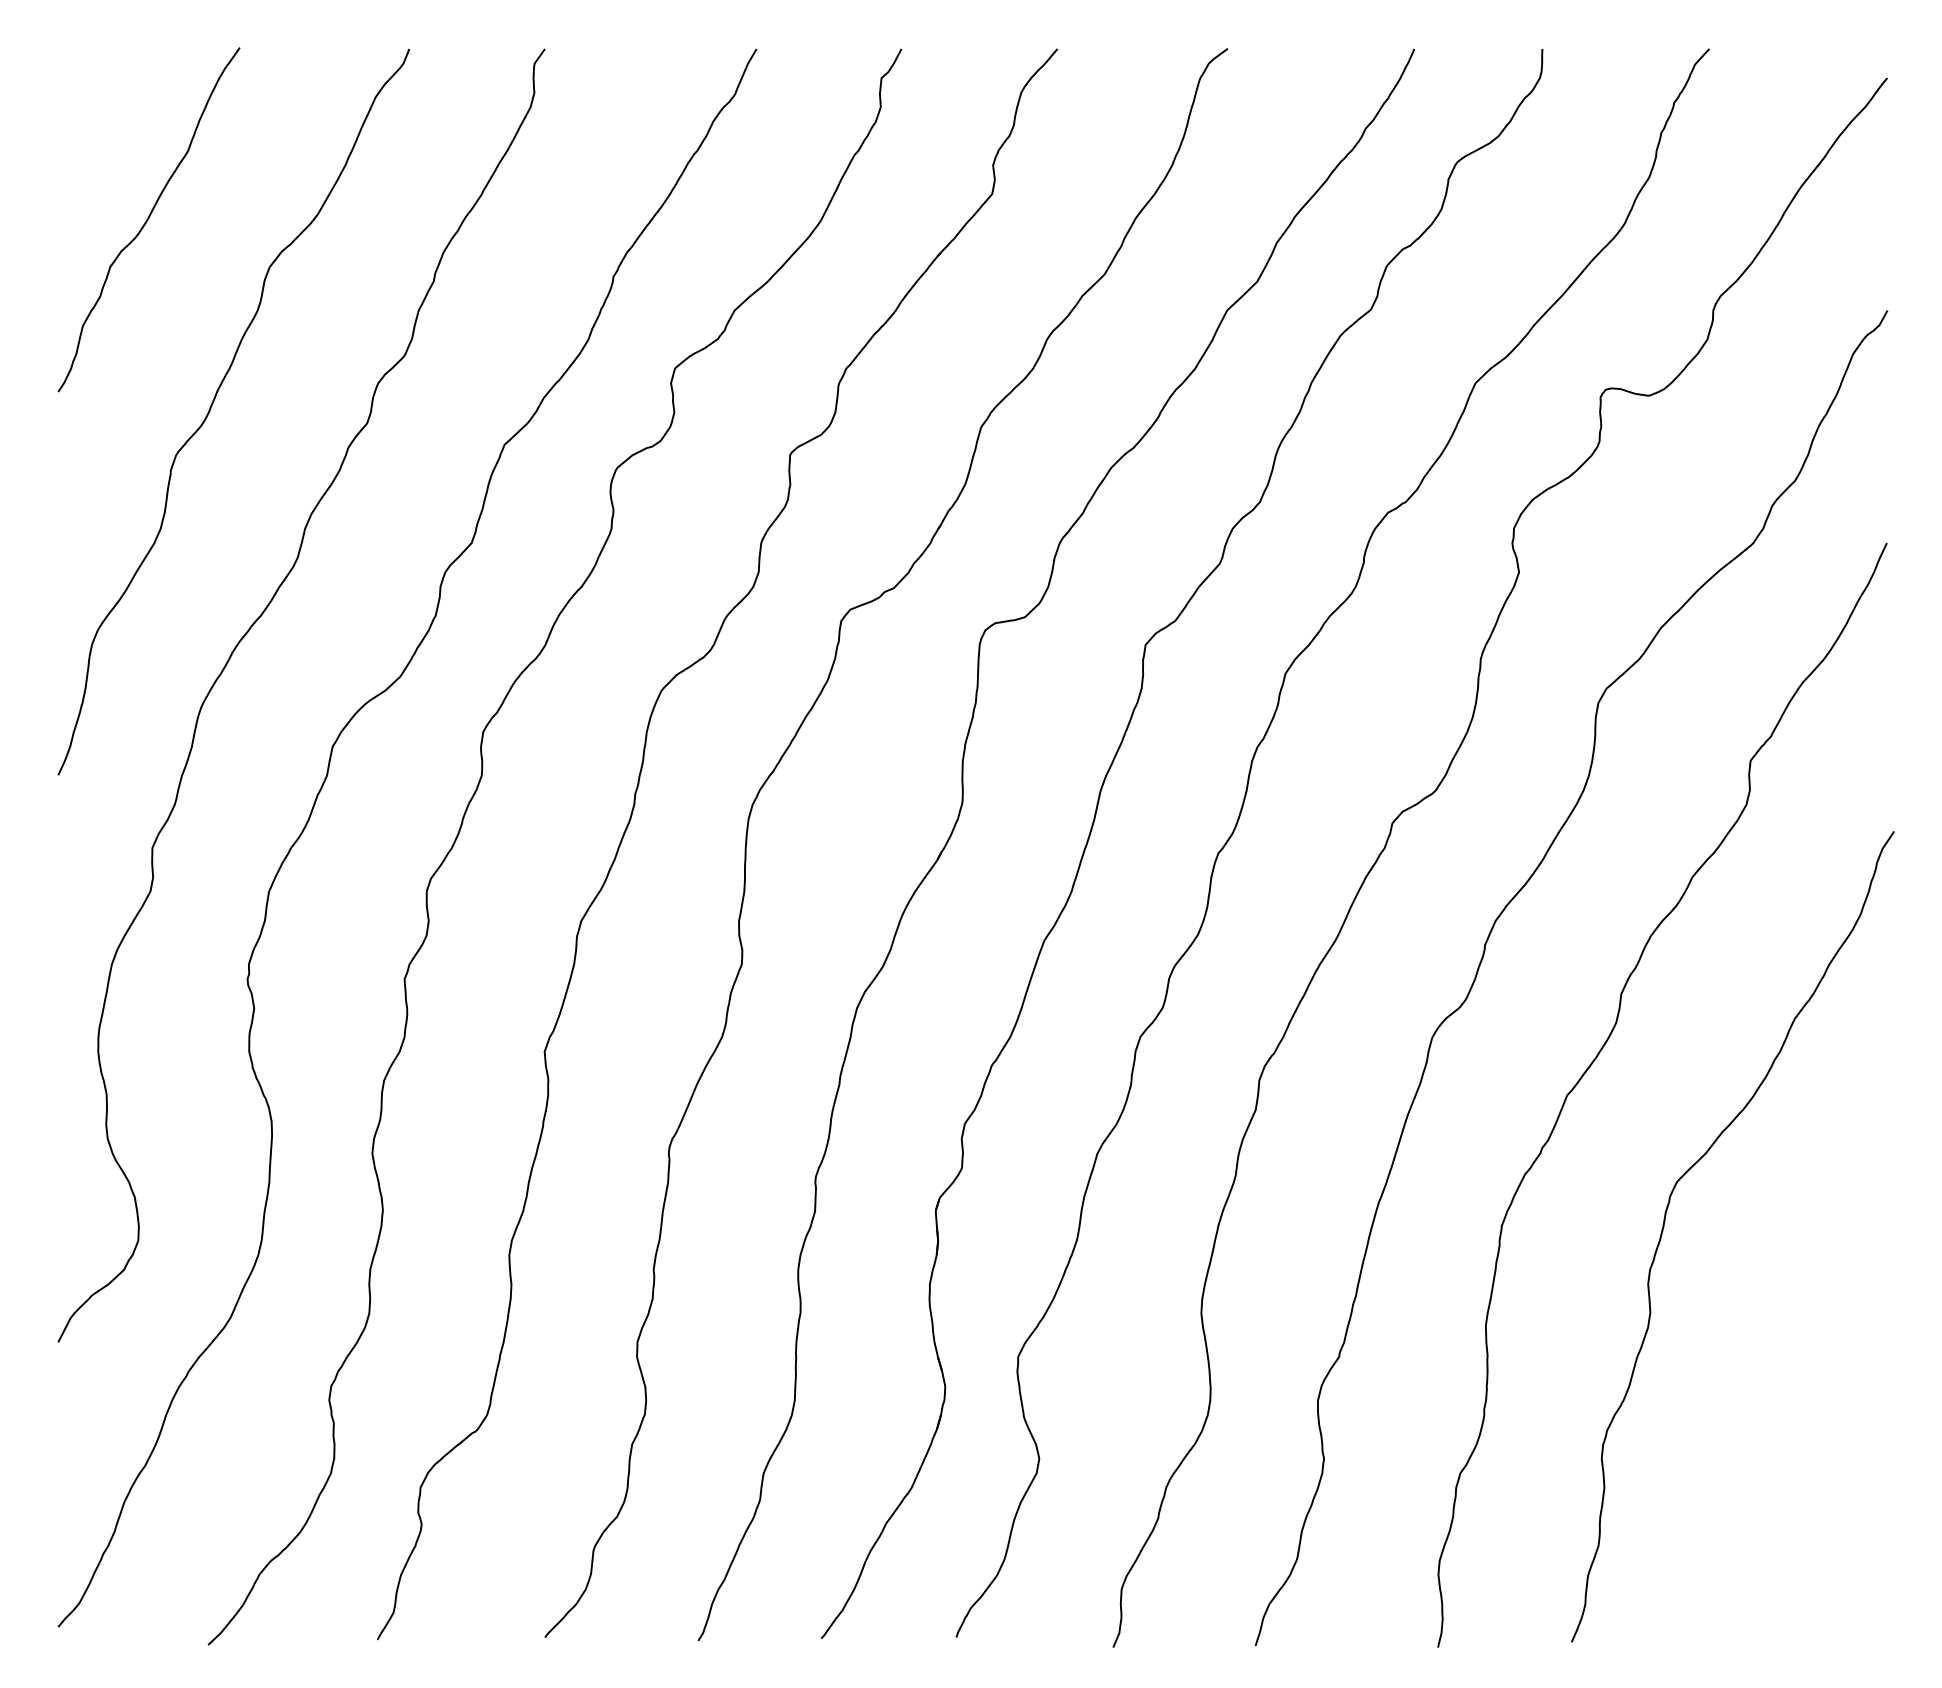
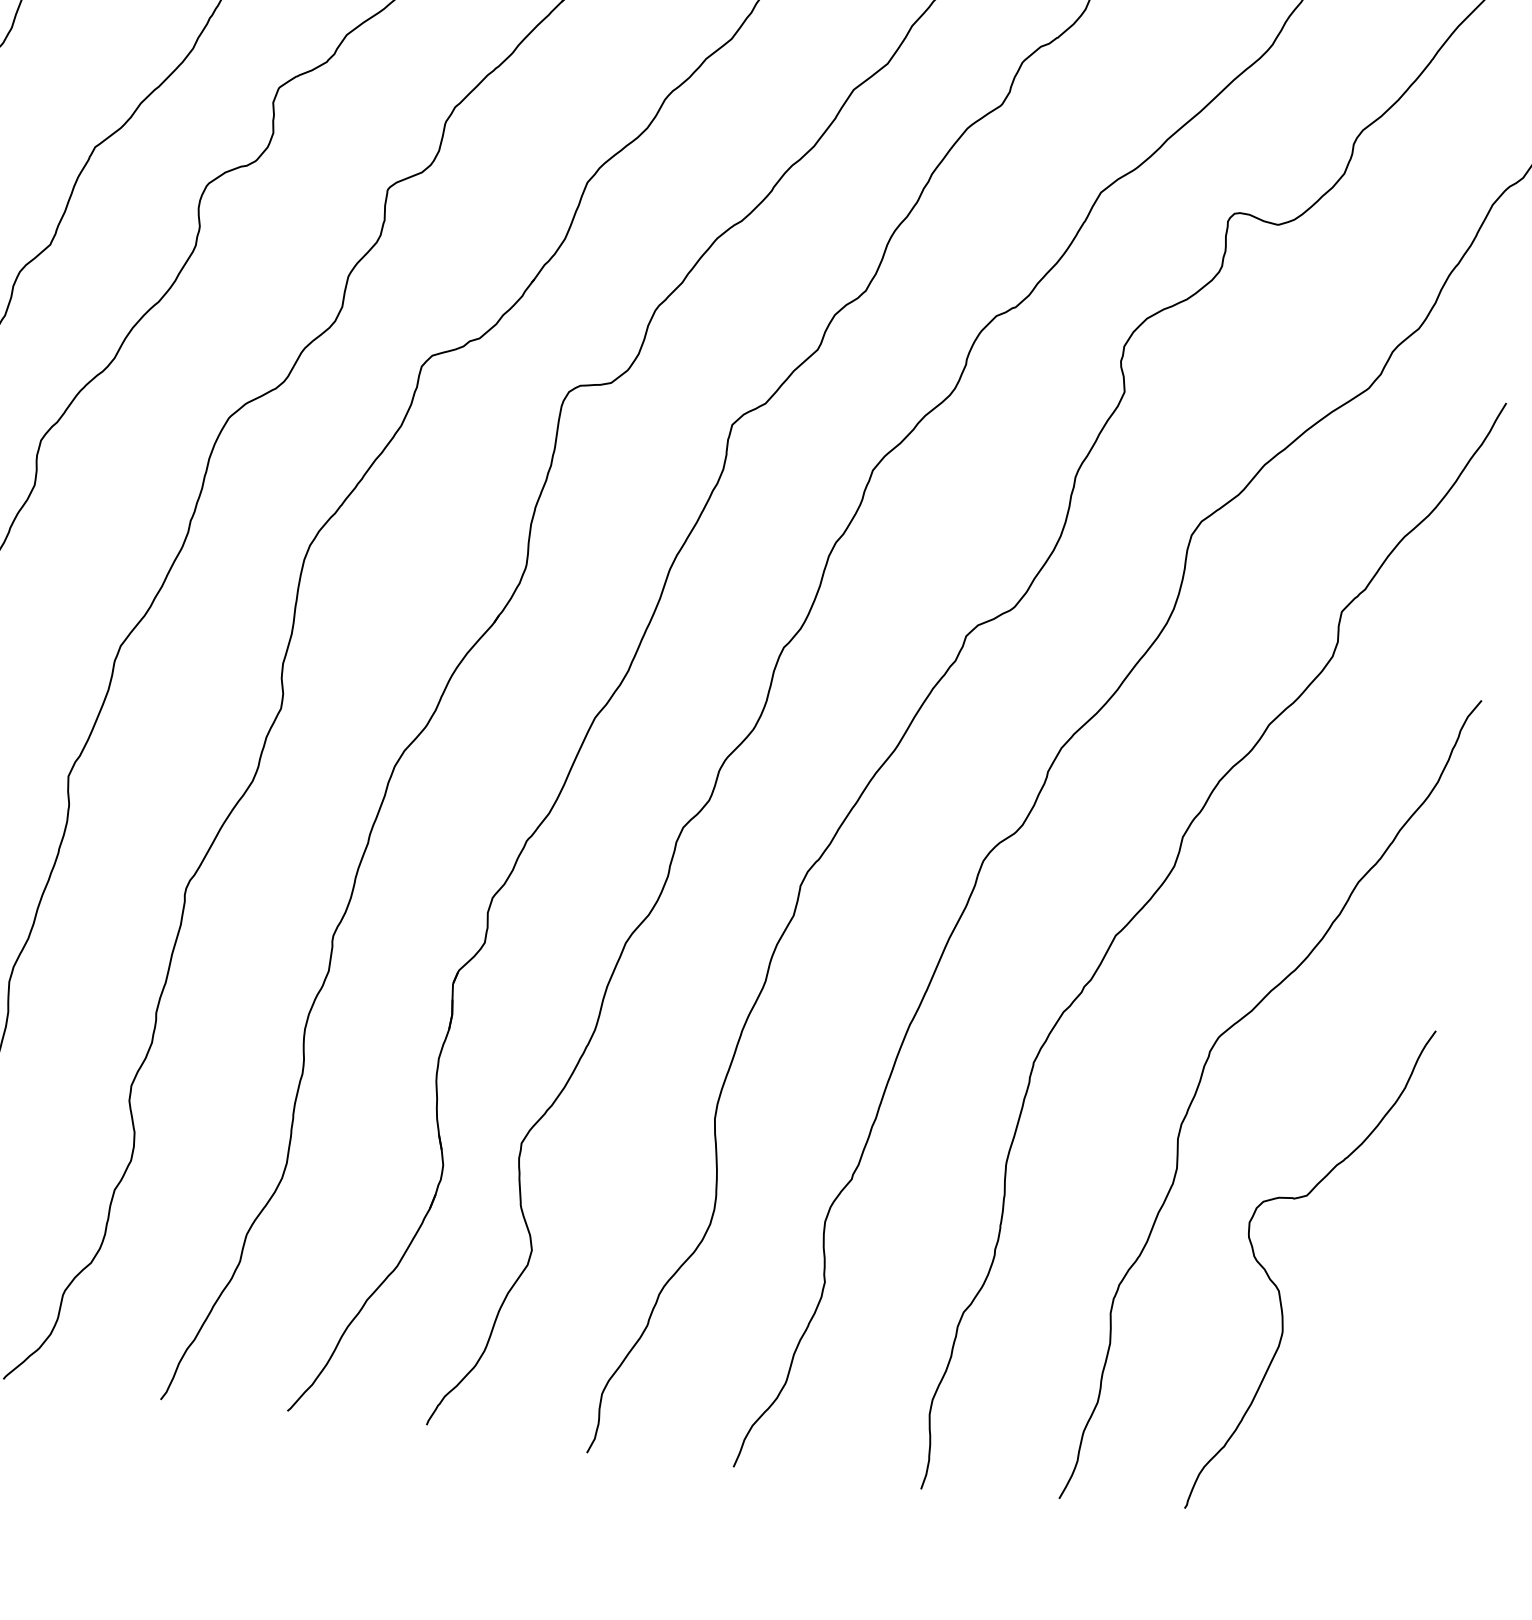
curve: (1761, 1418) -> (1279, 1289), added

